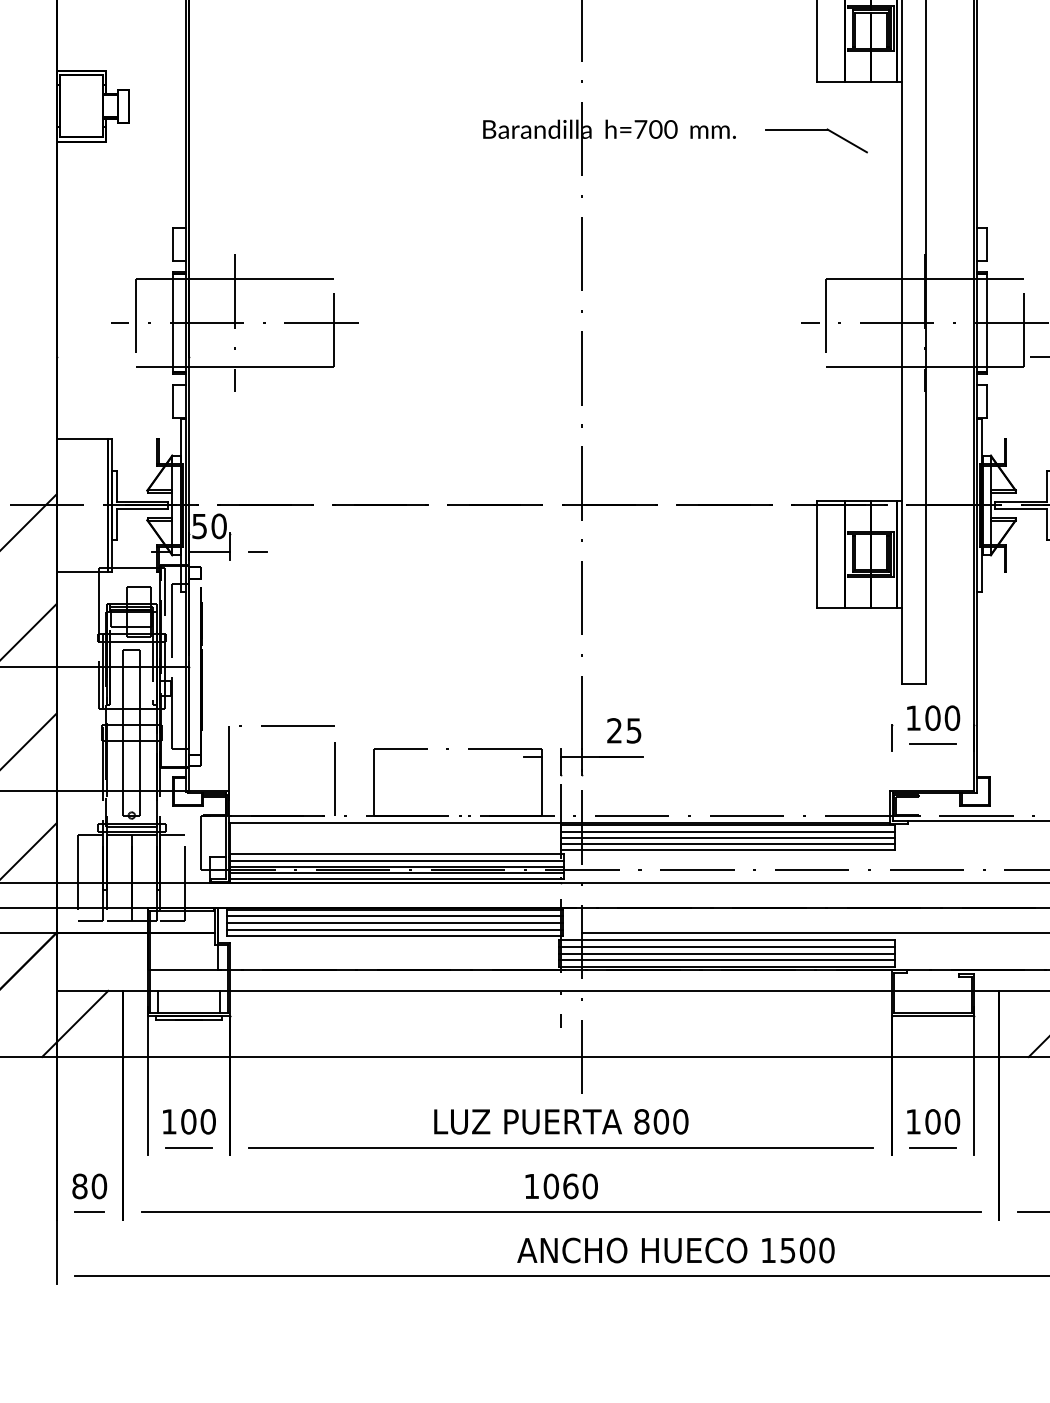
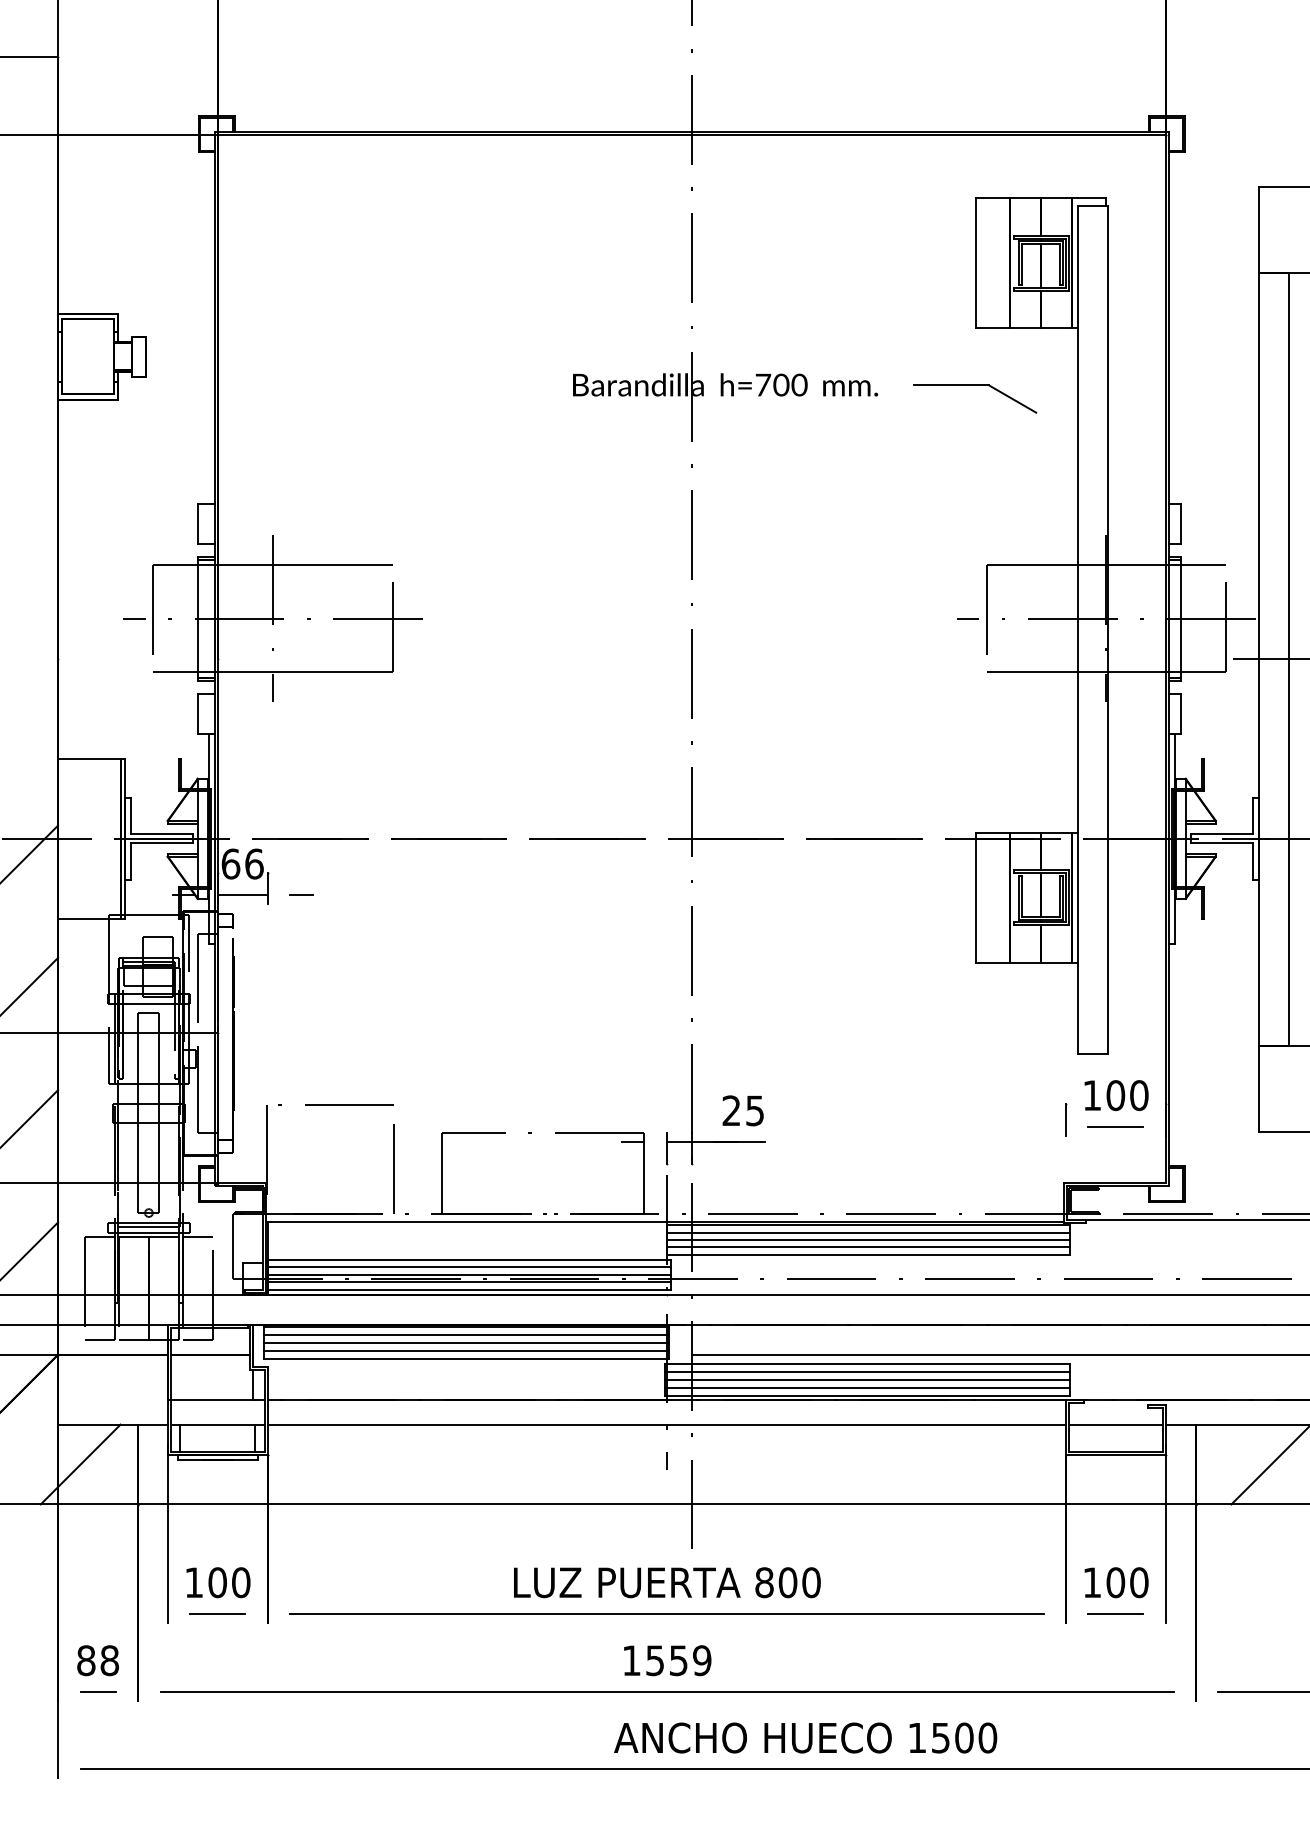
text: (209, 525) -> (242, 863), 50 -> 66
text: (99, 1186) -> (109, 1660), 80 -> 88
text: (570, 1186) -> (678, 1660), 1060 -> 1559

